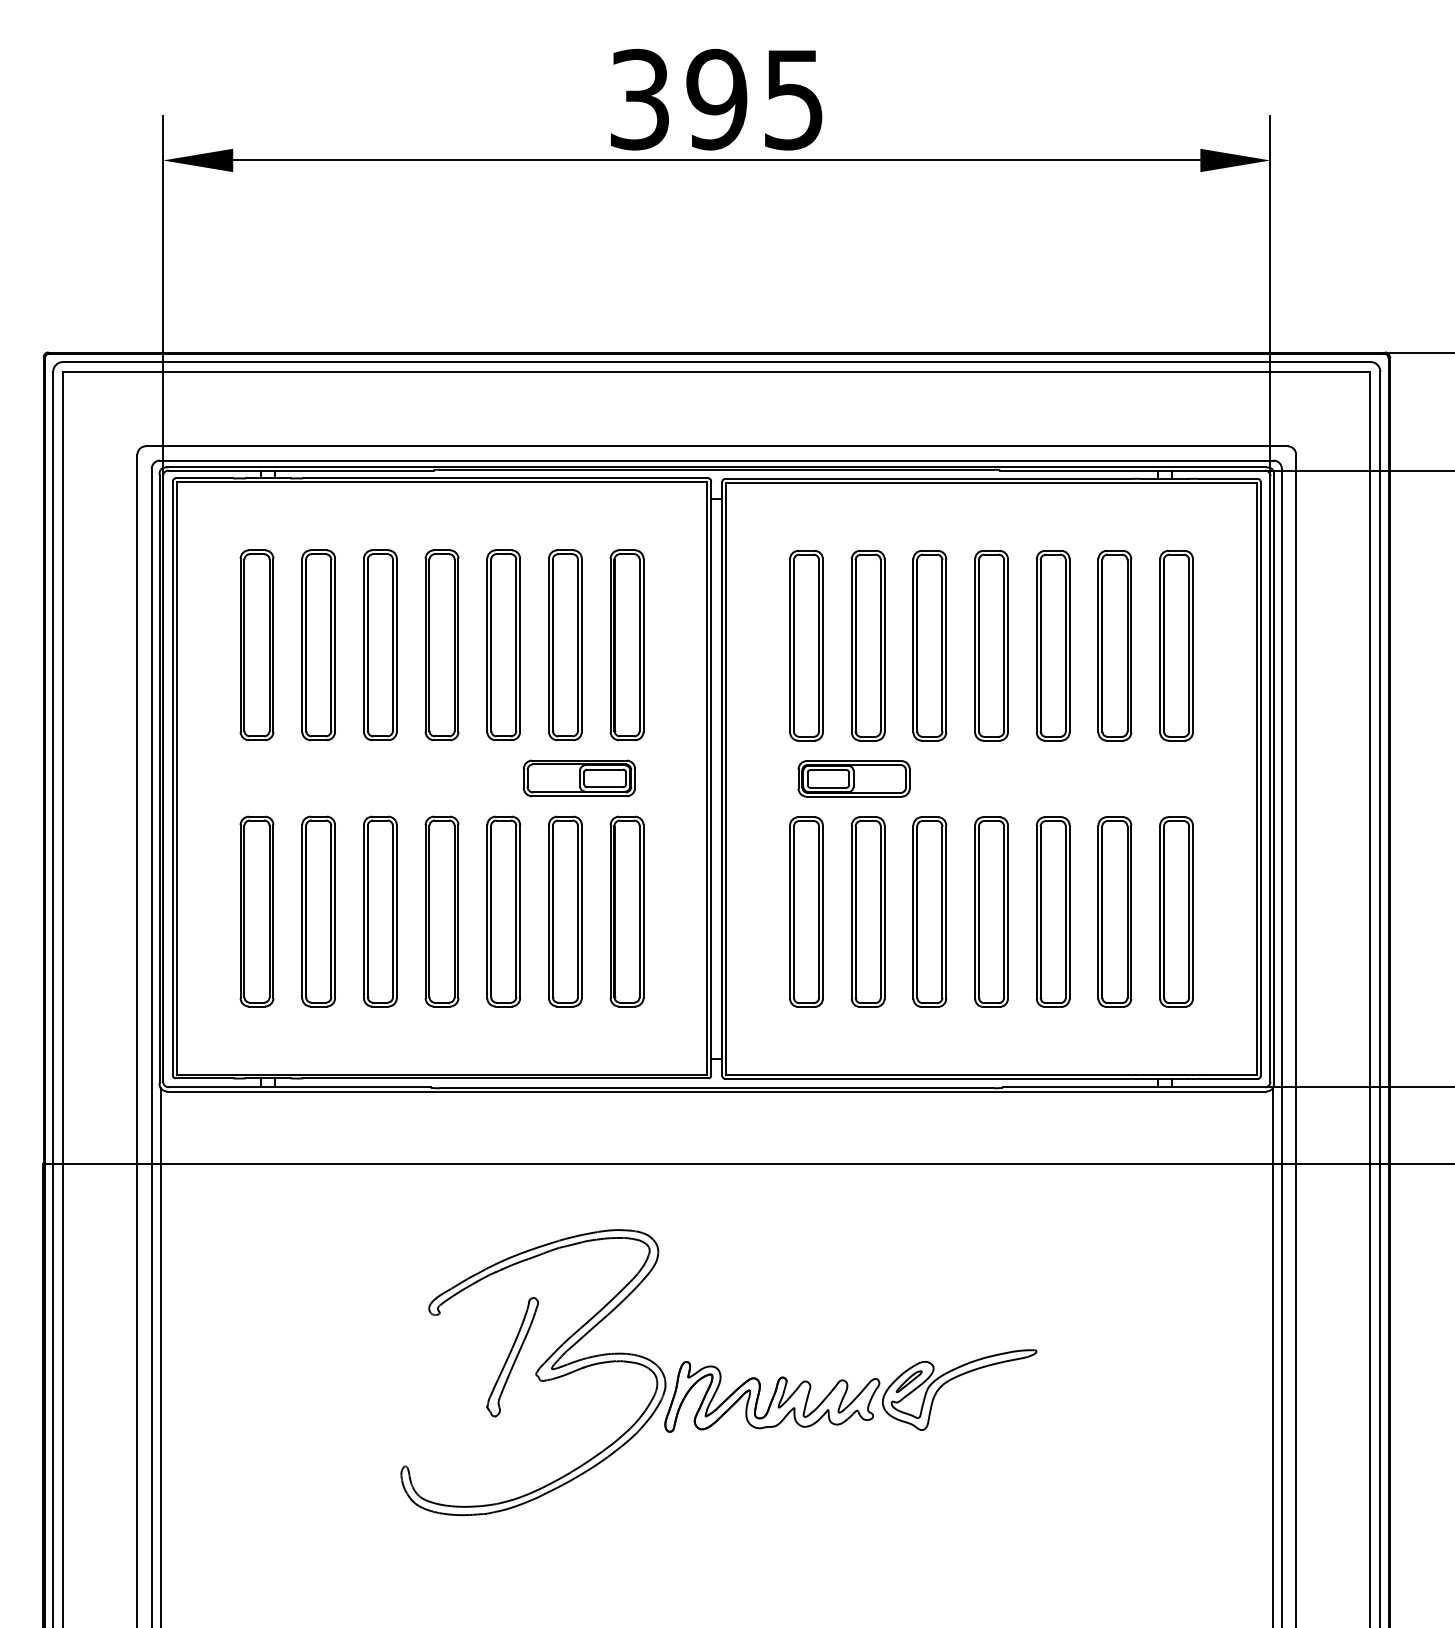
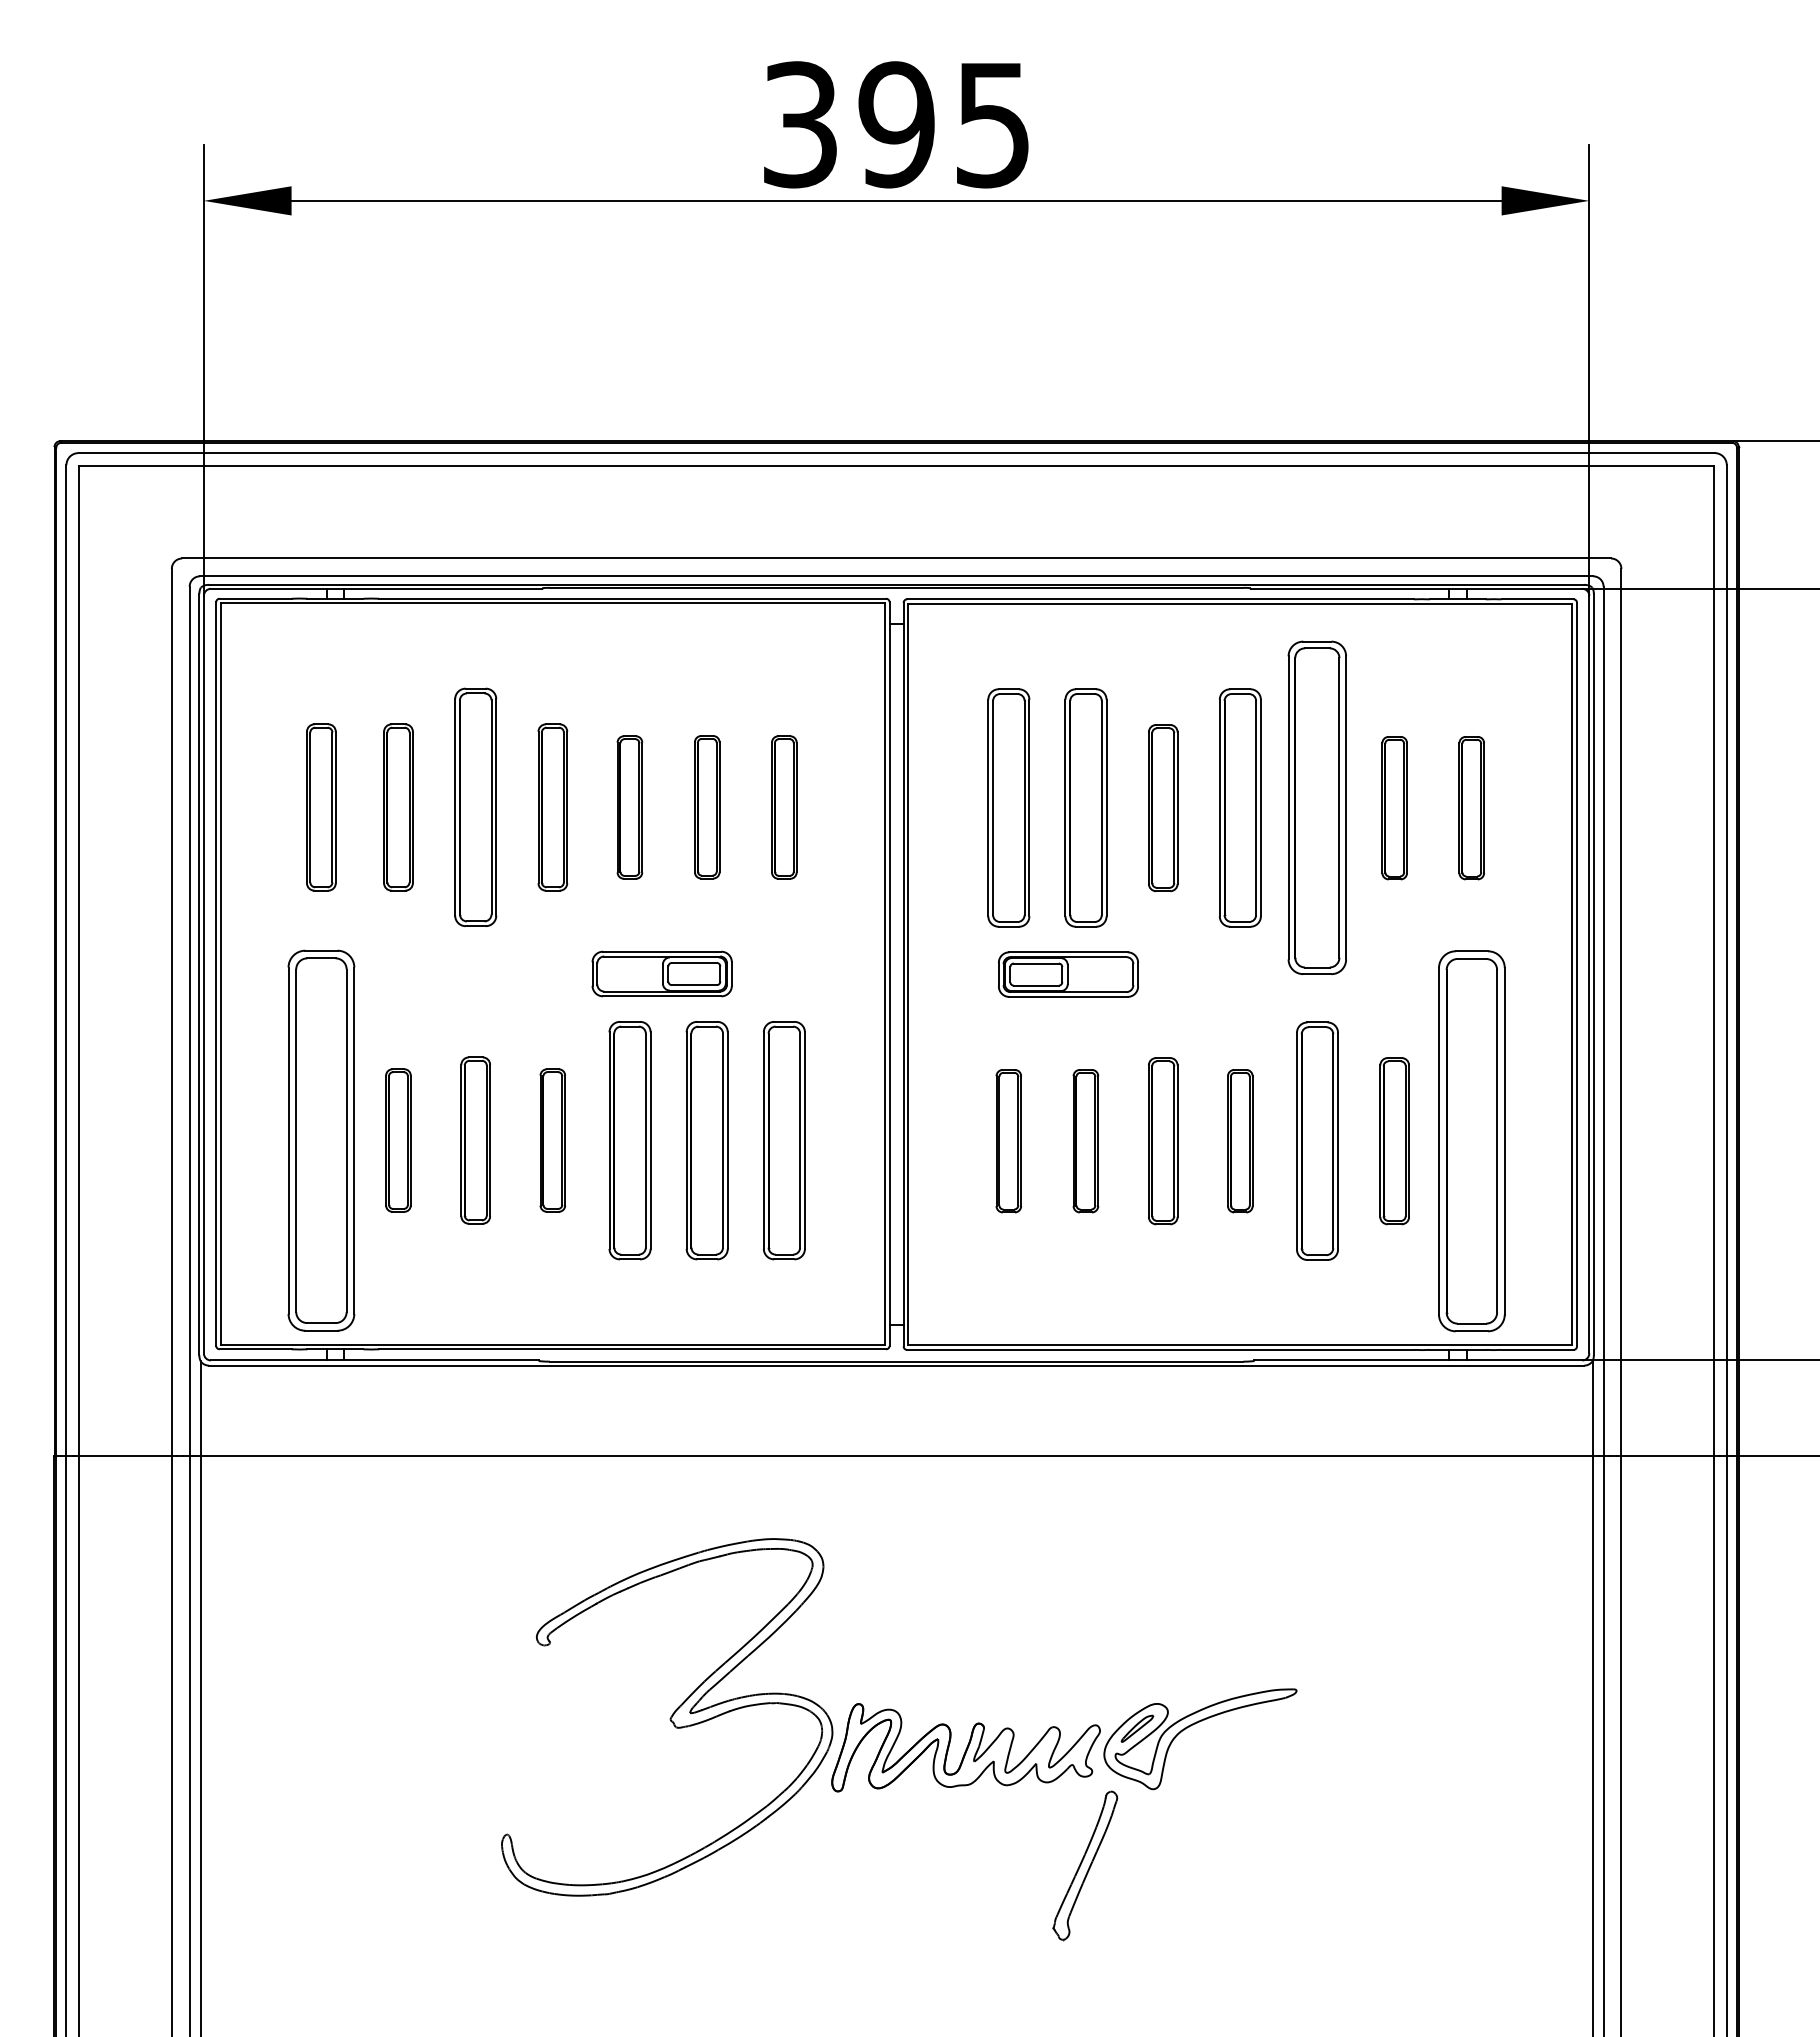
part: (565, 644) -> (707, 806), size x0.6
part: (256, 645) -> (320, 807), size x0.7
part: (318, 645) -> (398, 807), size x0.7
part: (441, 645) -> (552, 807), size x0.7
part: (503, 645) -> (629, 807), size x0.6
part: (626, 645) -> (783, 807), size x0.6
part: (929, 645) -> (1162, 807), size x0.7
part: (1053, 645) -> (1317, 807), size x1.4
part: (1114, 645) -> (1394, 807), size x0.6
part: (1176, 645) -> (1471, 807), size x0.6
part: (578, 778) -> (661, 974), moved
part: (256, 911) -> (320, 1140), size x1.6
part: (318, 911) -> (398, 1140), size x0.6
part: (380, 911) -> (475, 1140), size x0.7
part: (441, 911) -> (552, 1140), size x0.6
part: (806, 911) -> (1008, 1140), size x0.6
part: (867, 911) -> (1085, 1140), size x0.6
part: (929, 911) -> (1162, 1140), size x0.7
part: (991, 911) -> (1240, 1140), size x0.6
part: (1114, 911) -> (1394, 1140), size x0.7
part: (1176, 911) -> (1471, 1140), size x1.6
part: (512, 1357) -> (1085, 1866), moved

